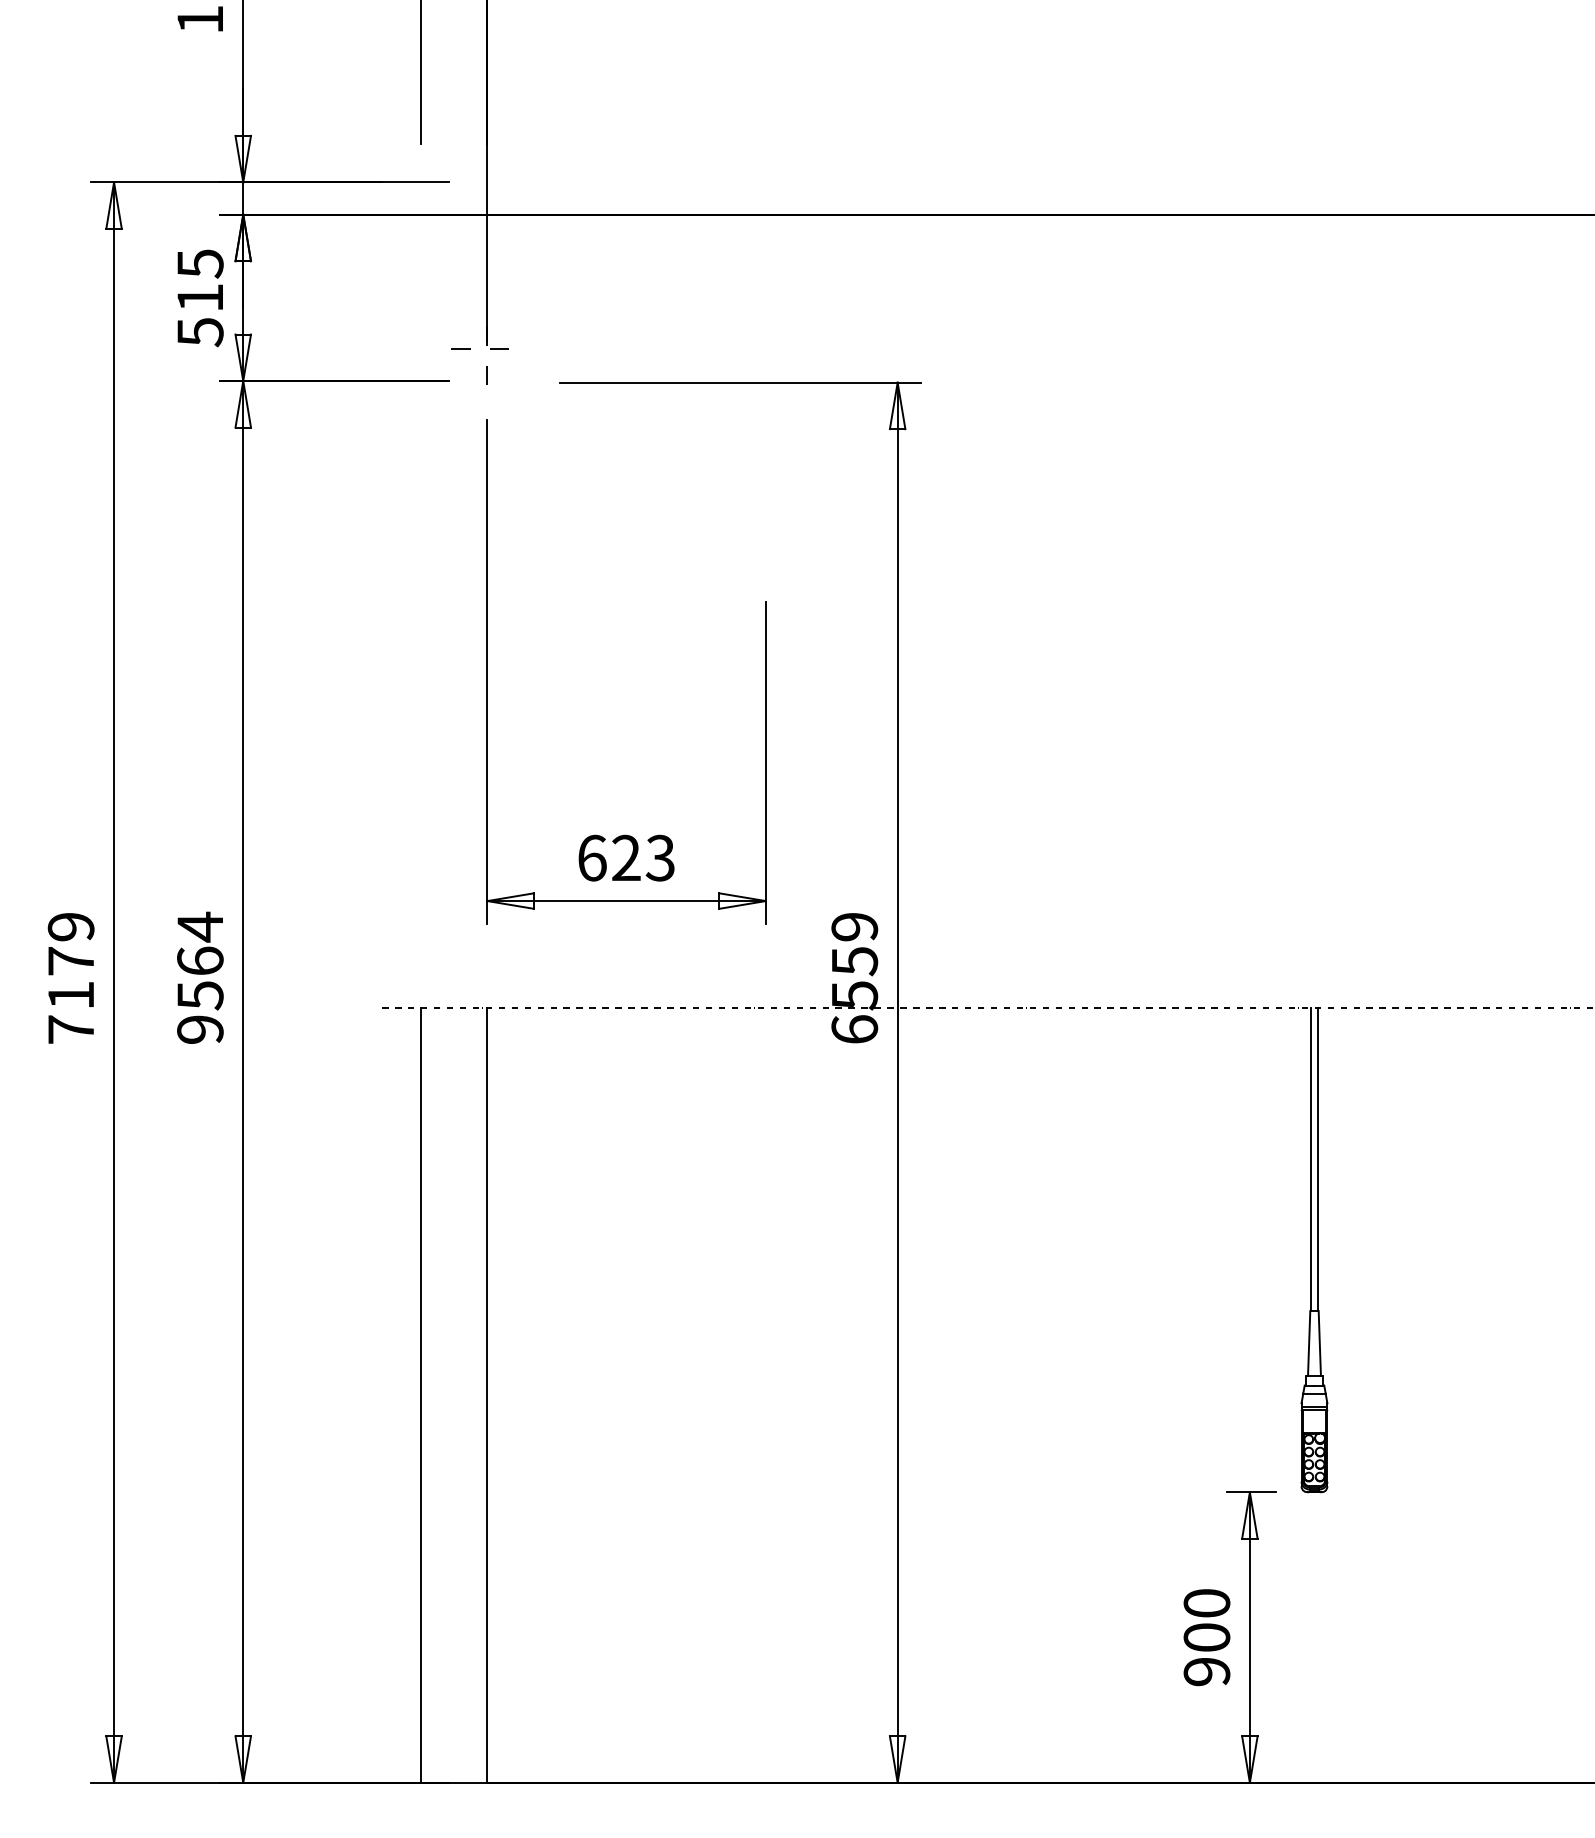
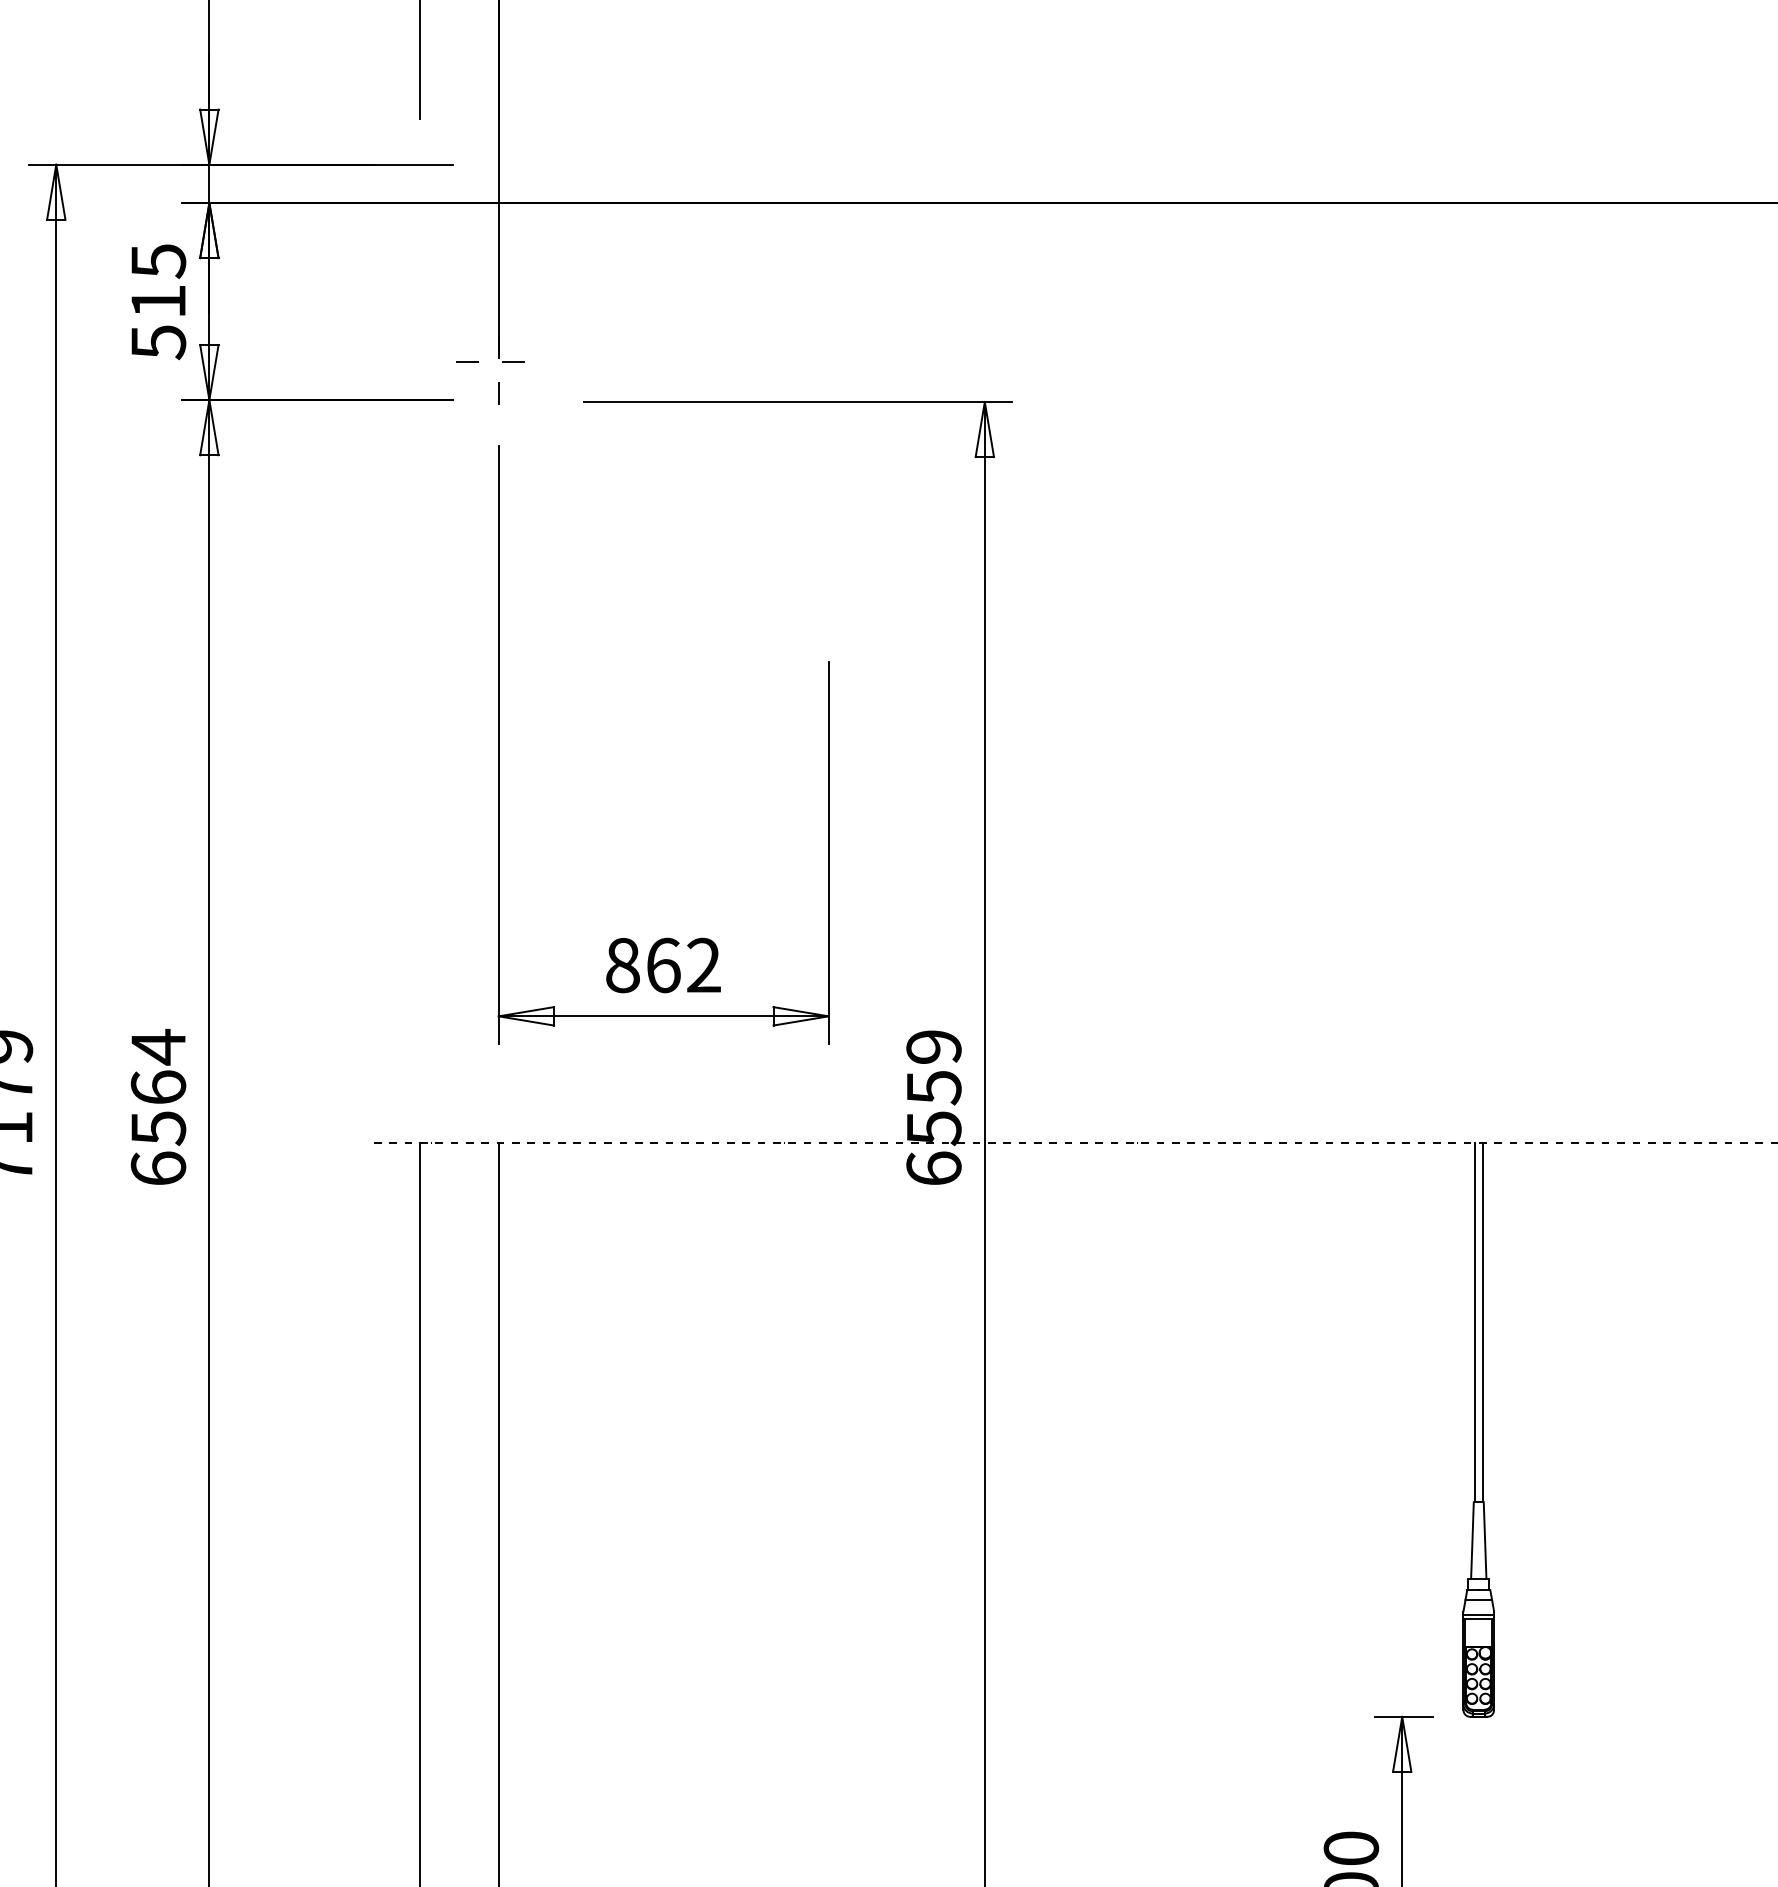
text: (626, 857) -> (663, 964), 623 -> 862
text: (200, 1029) -> (158, 1168), 9564 -> 6564

